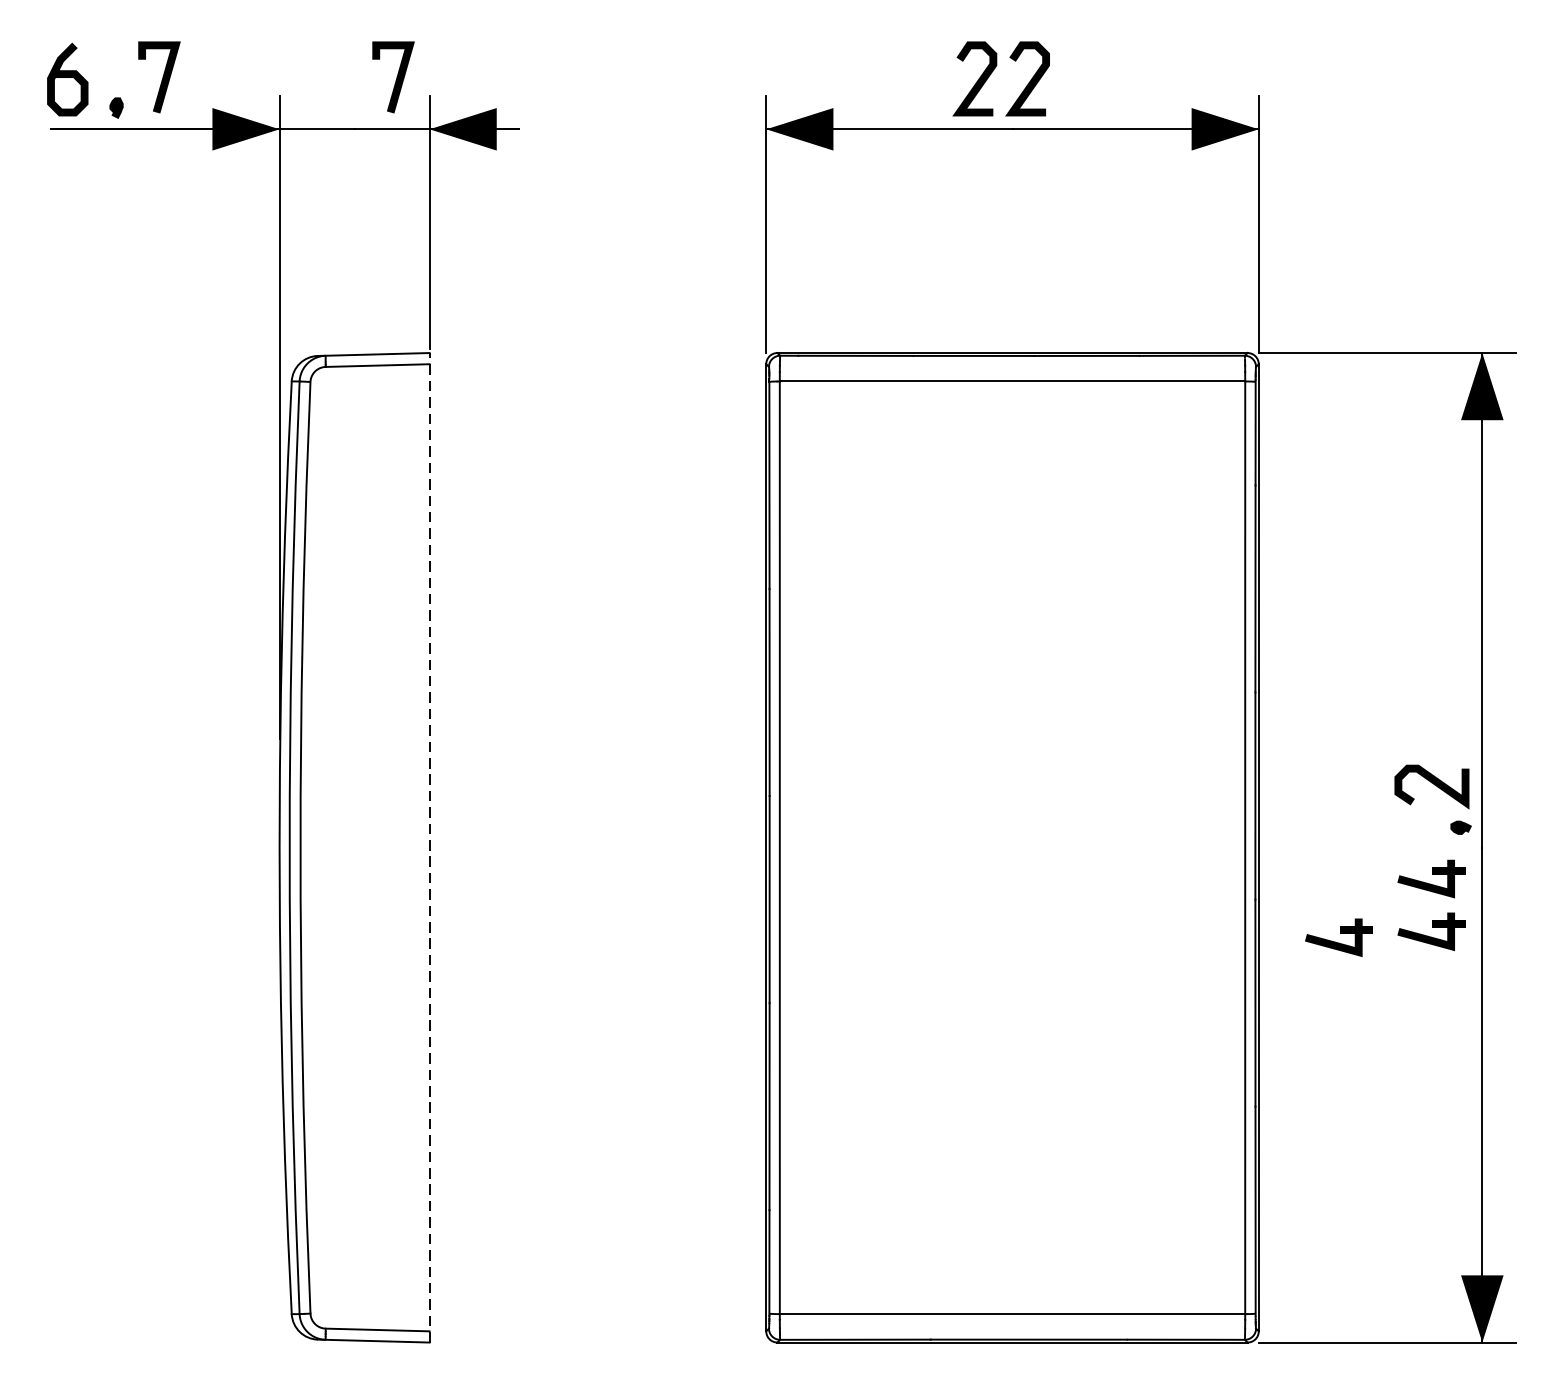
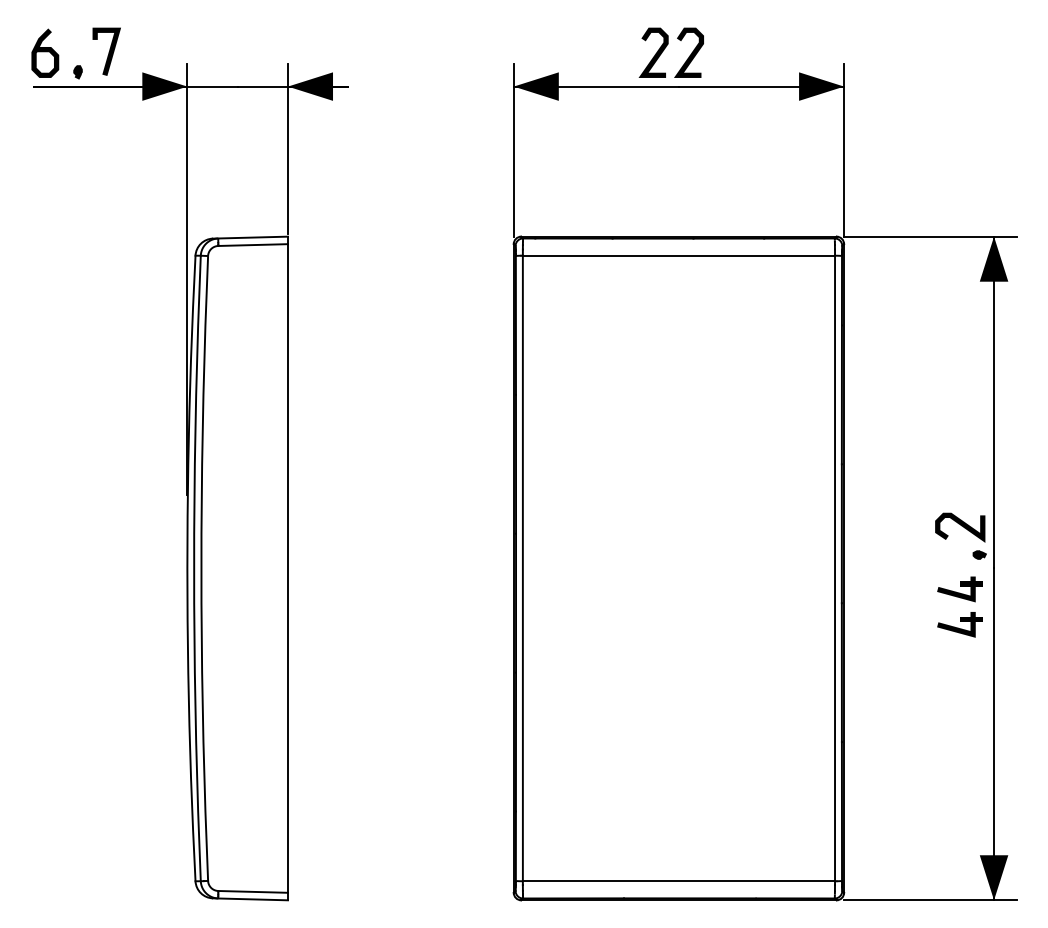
line: (396, 78) -> (265, 52), removed
line: (428, 847) -> (287, 568), dashed -> solid
part: (1338, 937) -> (897, 628), removed

